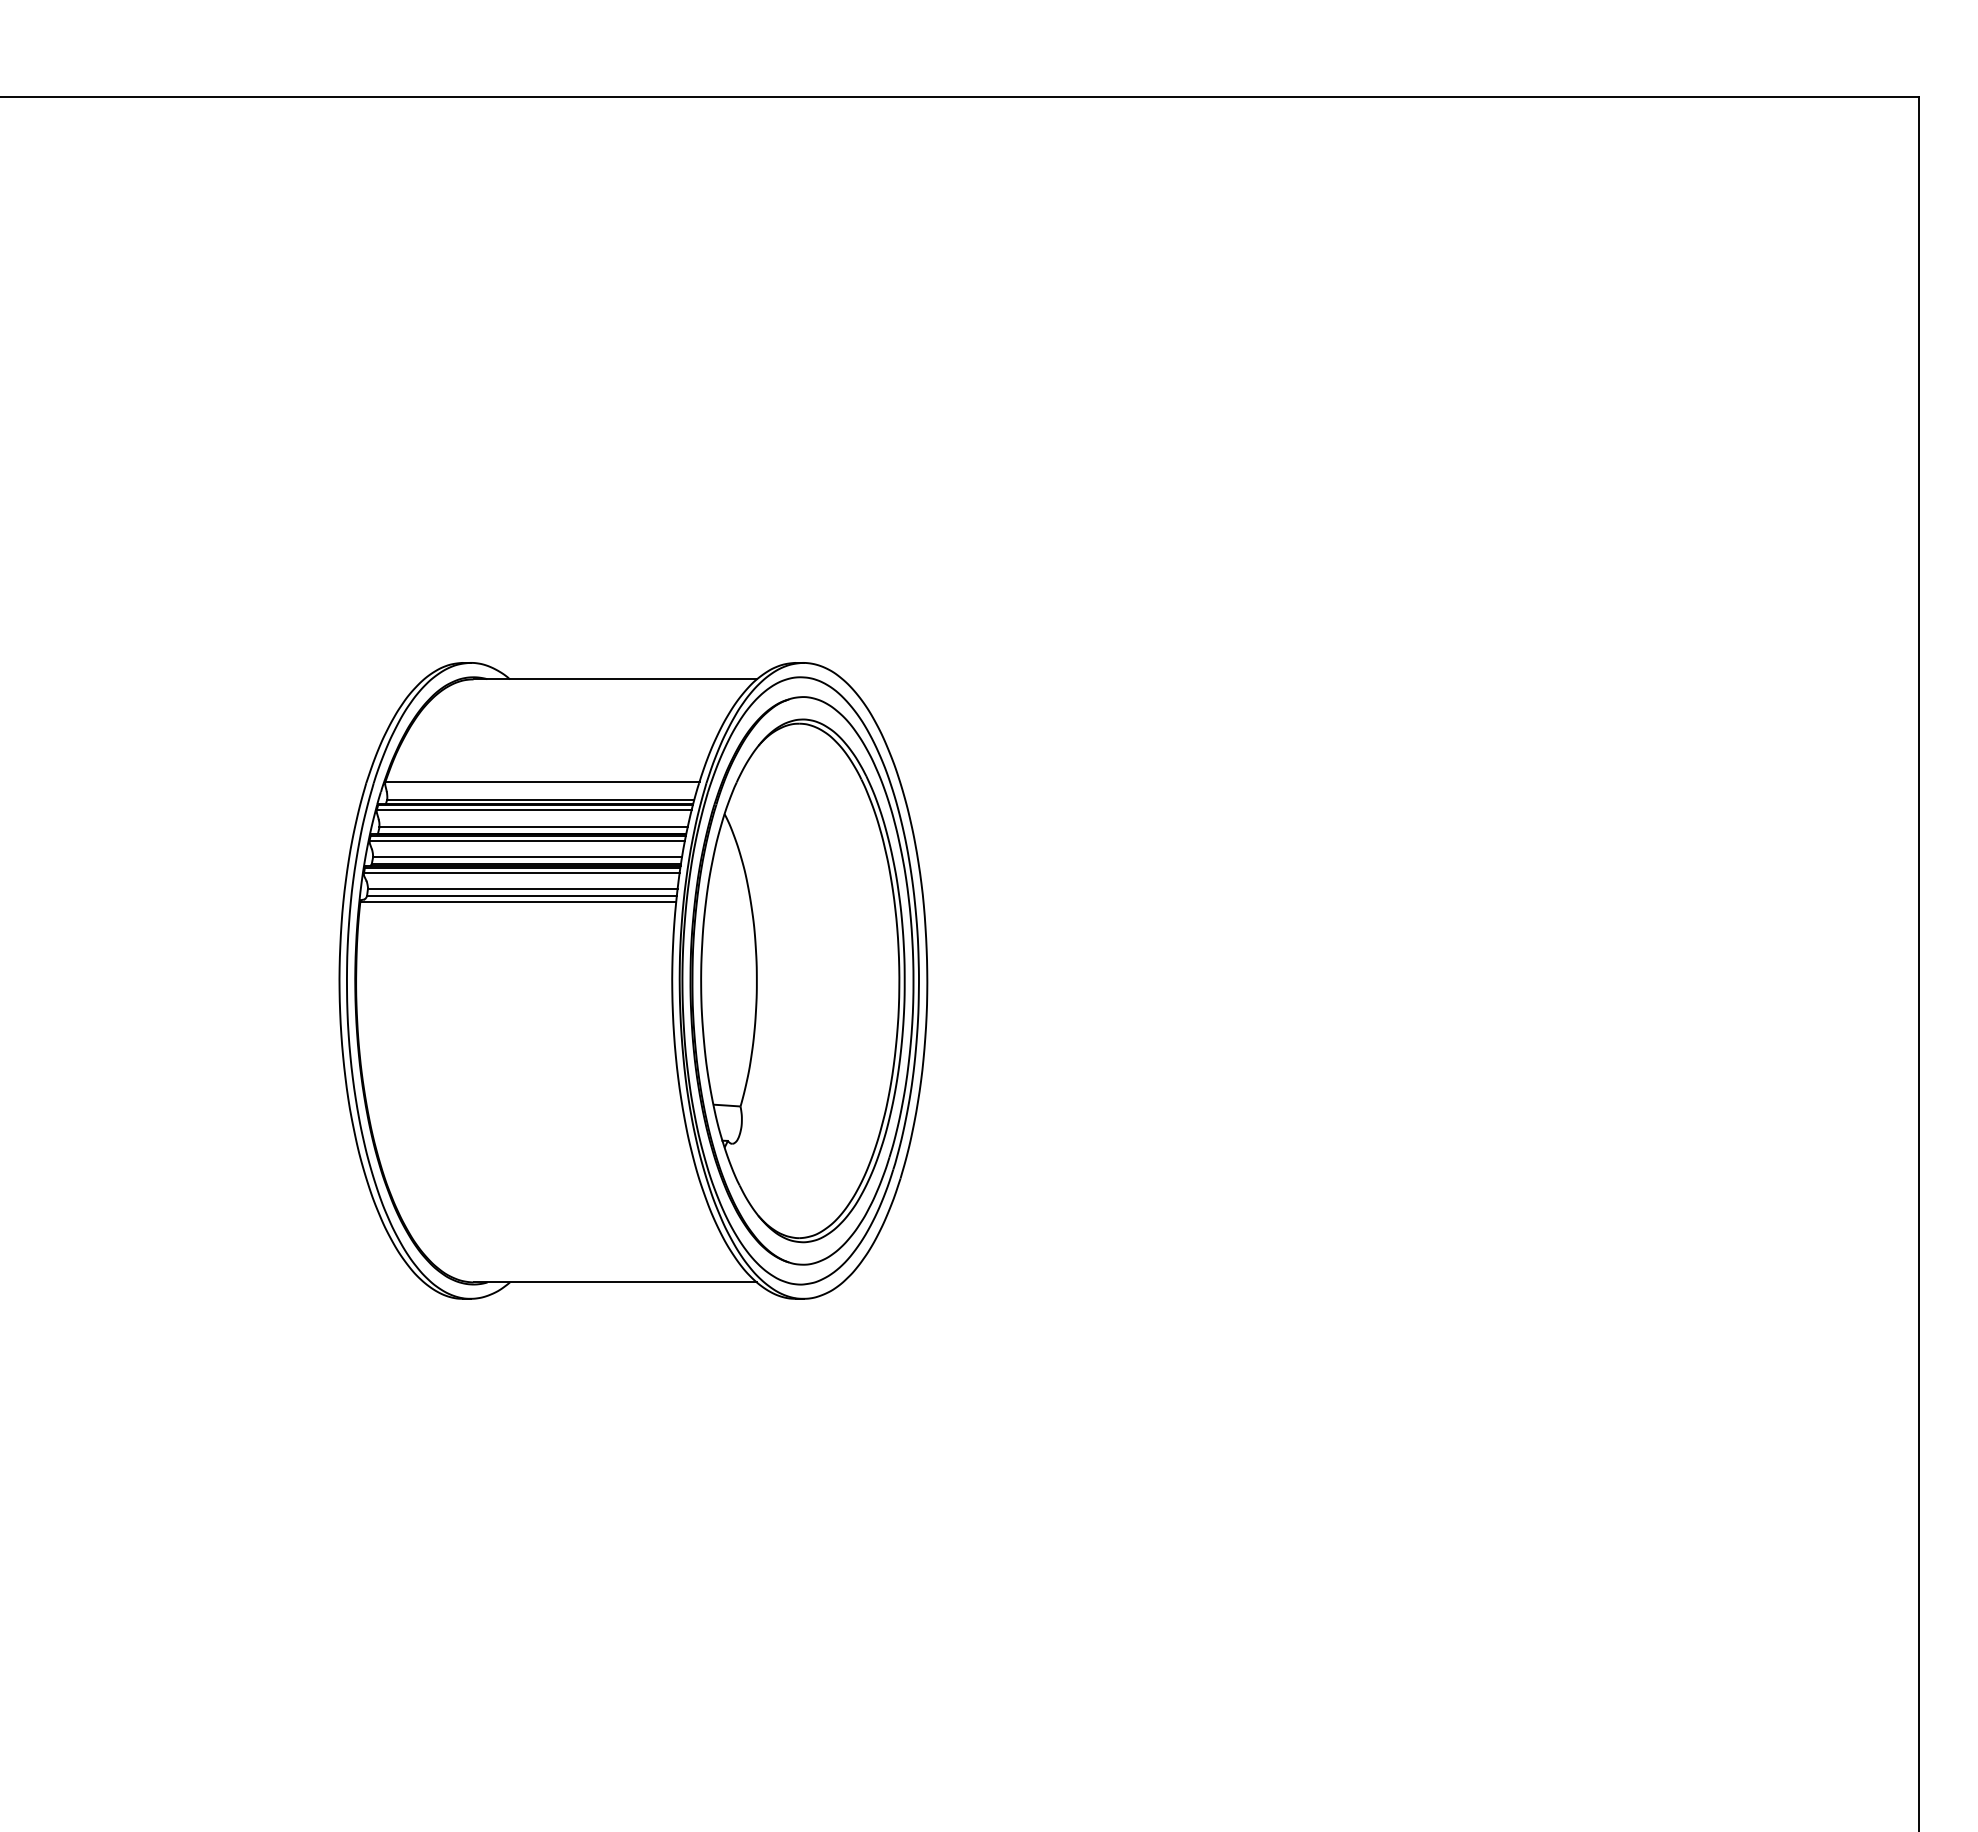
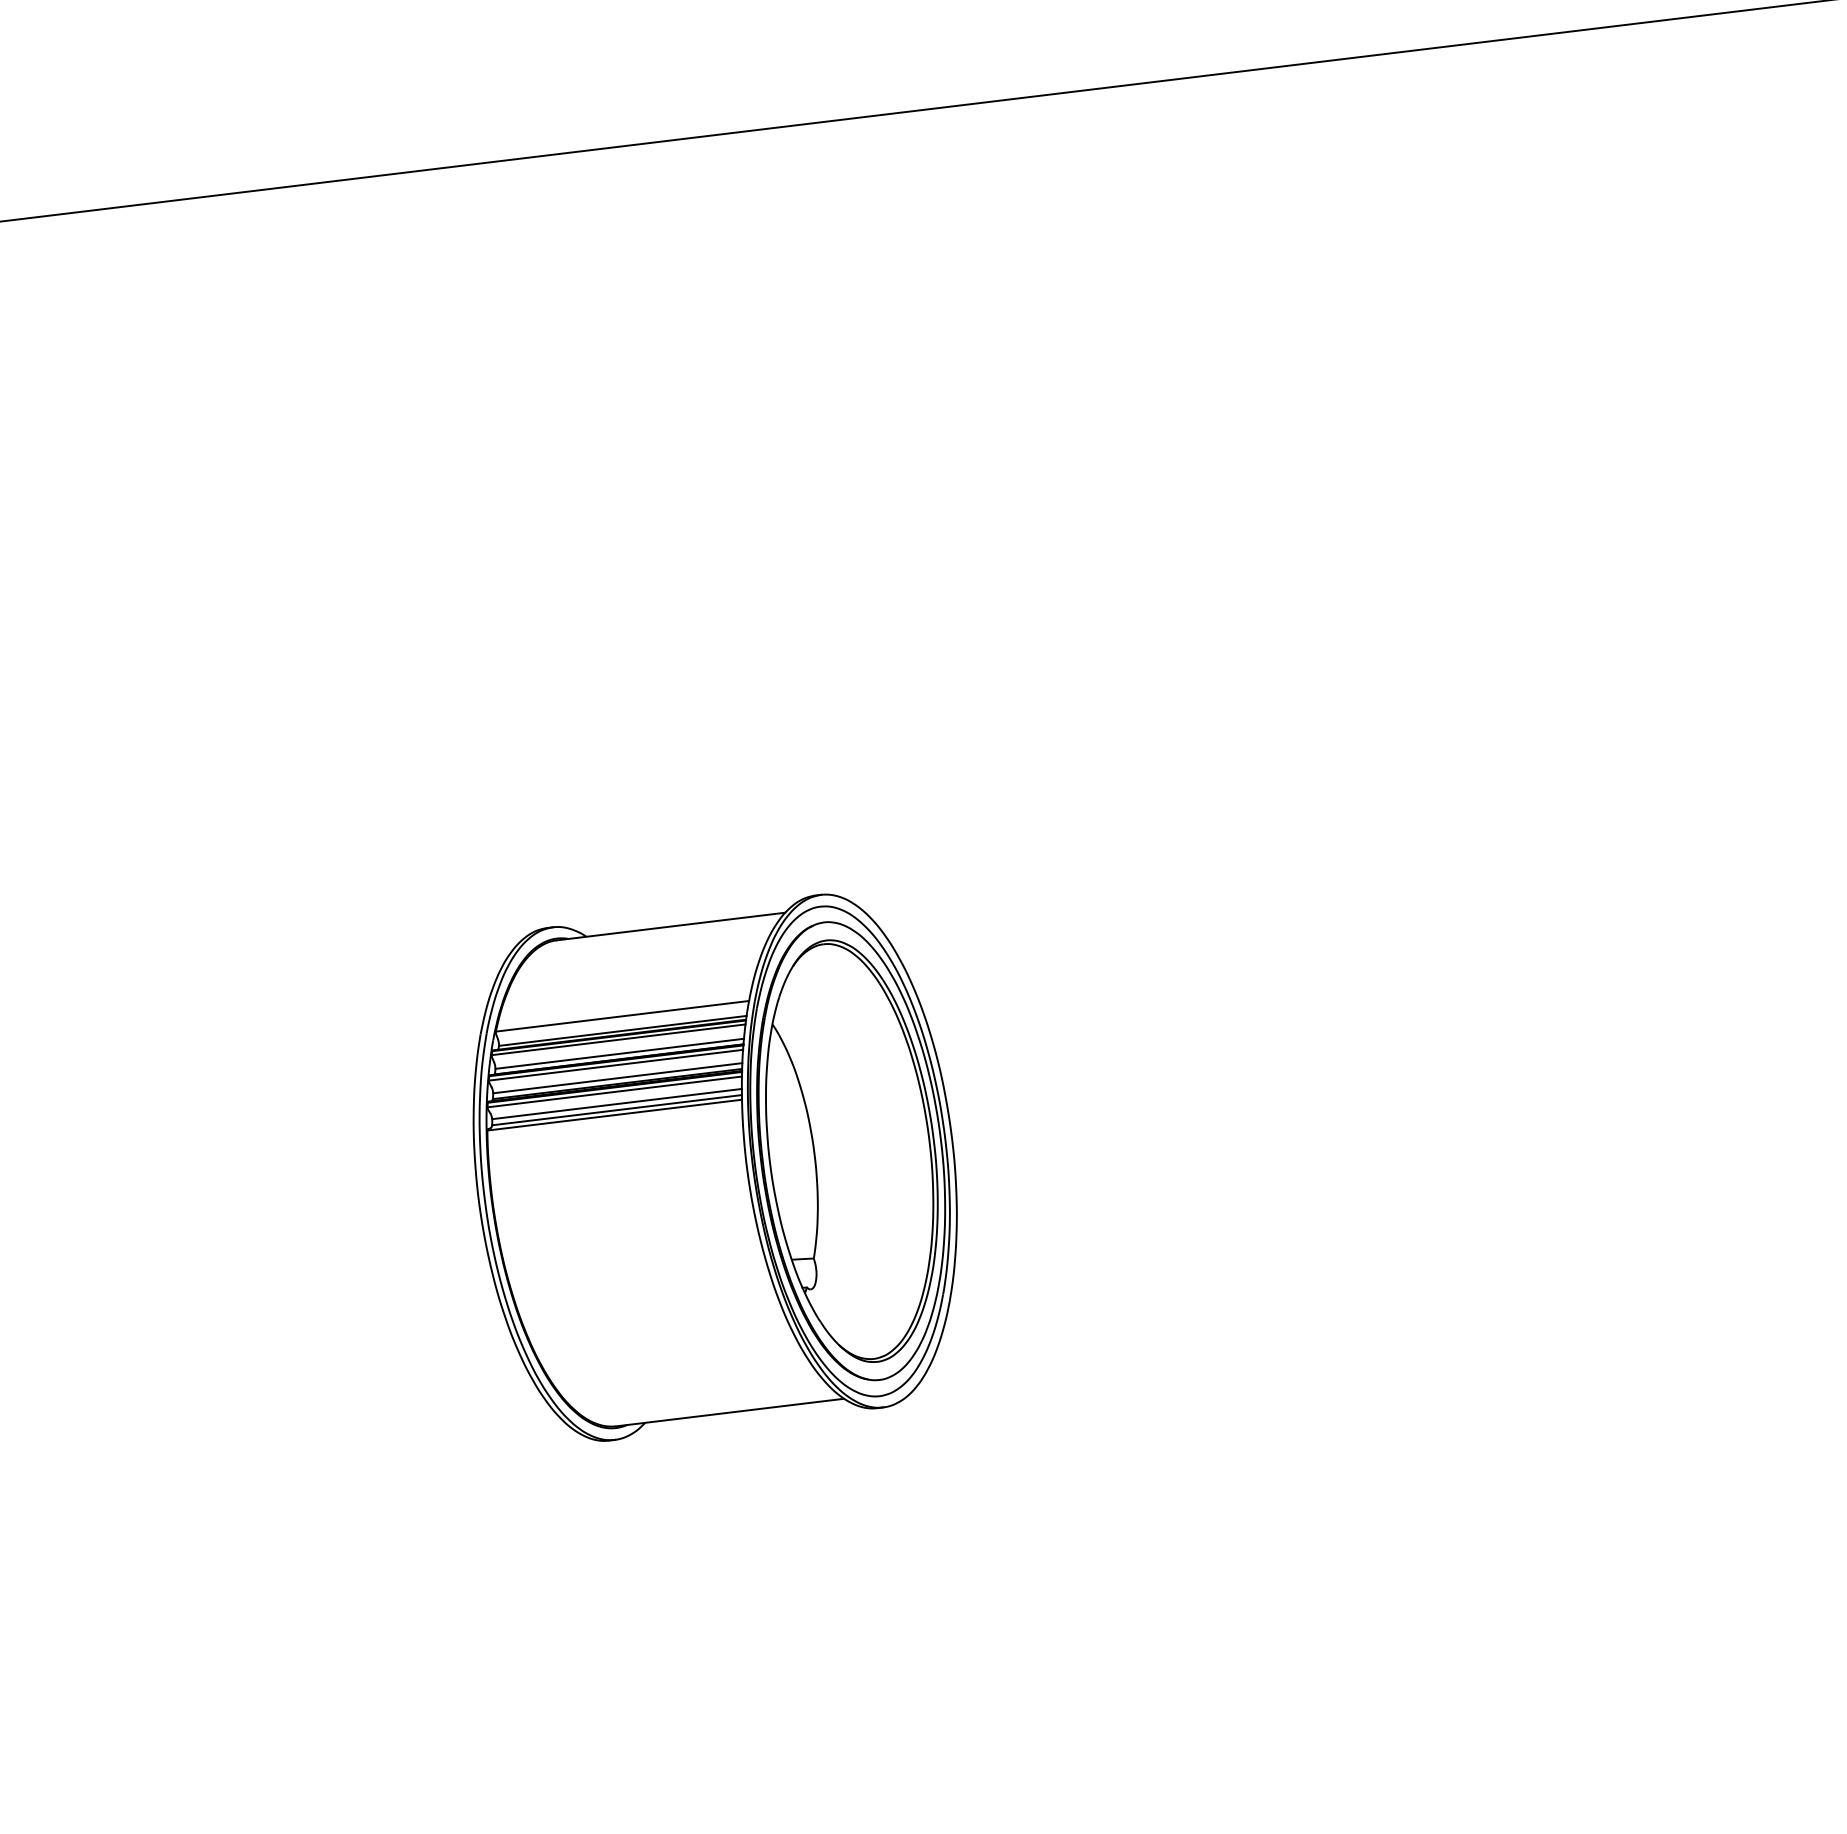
part: (633, 980) -> (715, 1167), size x0.7

